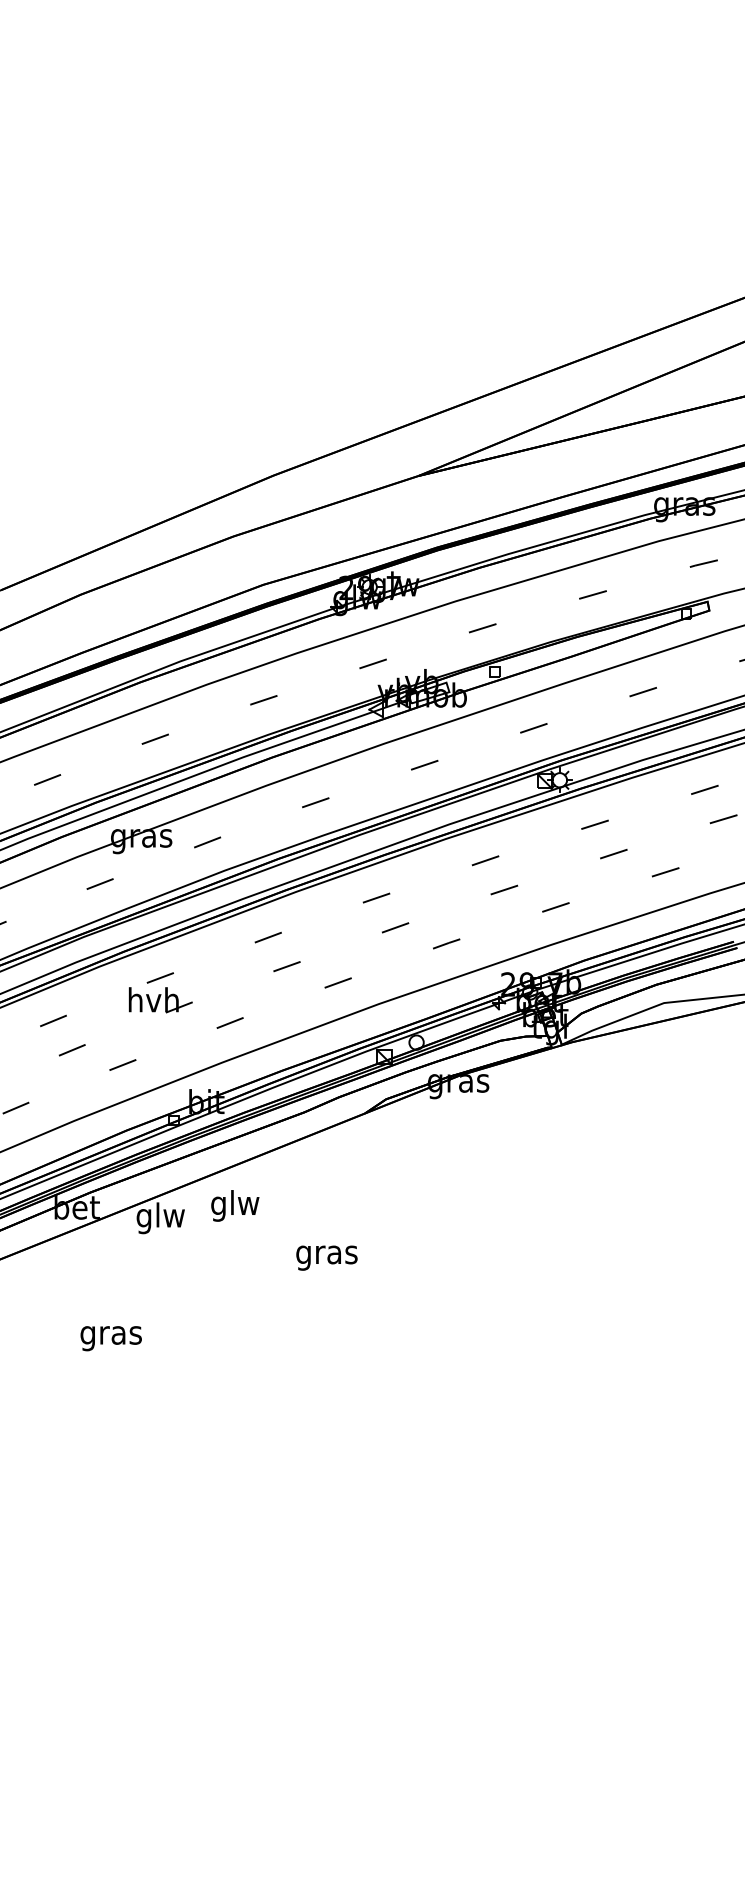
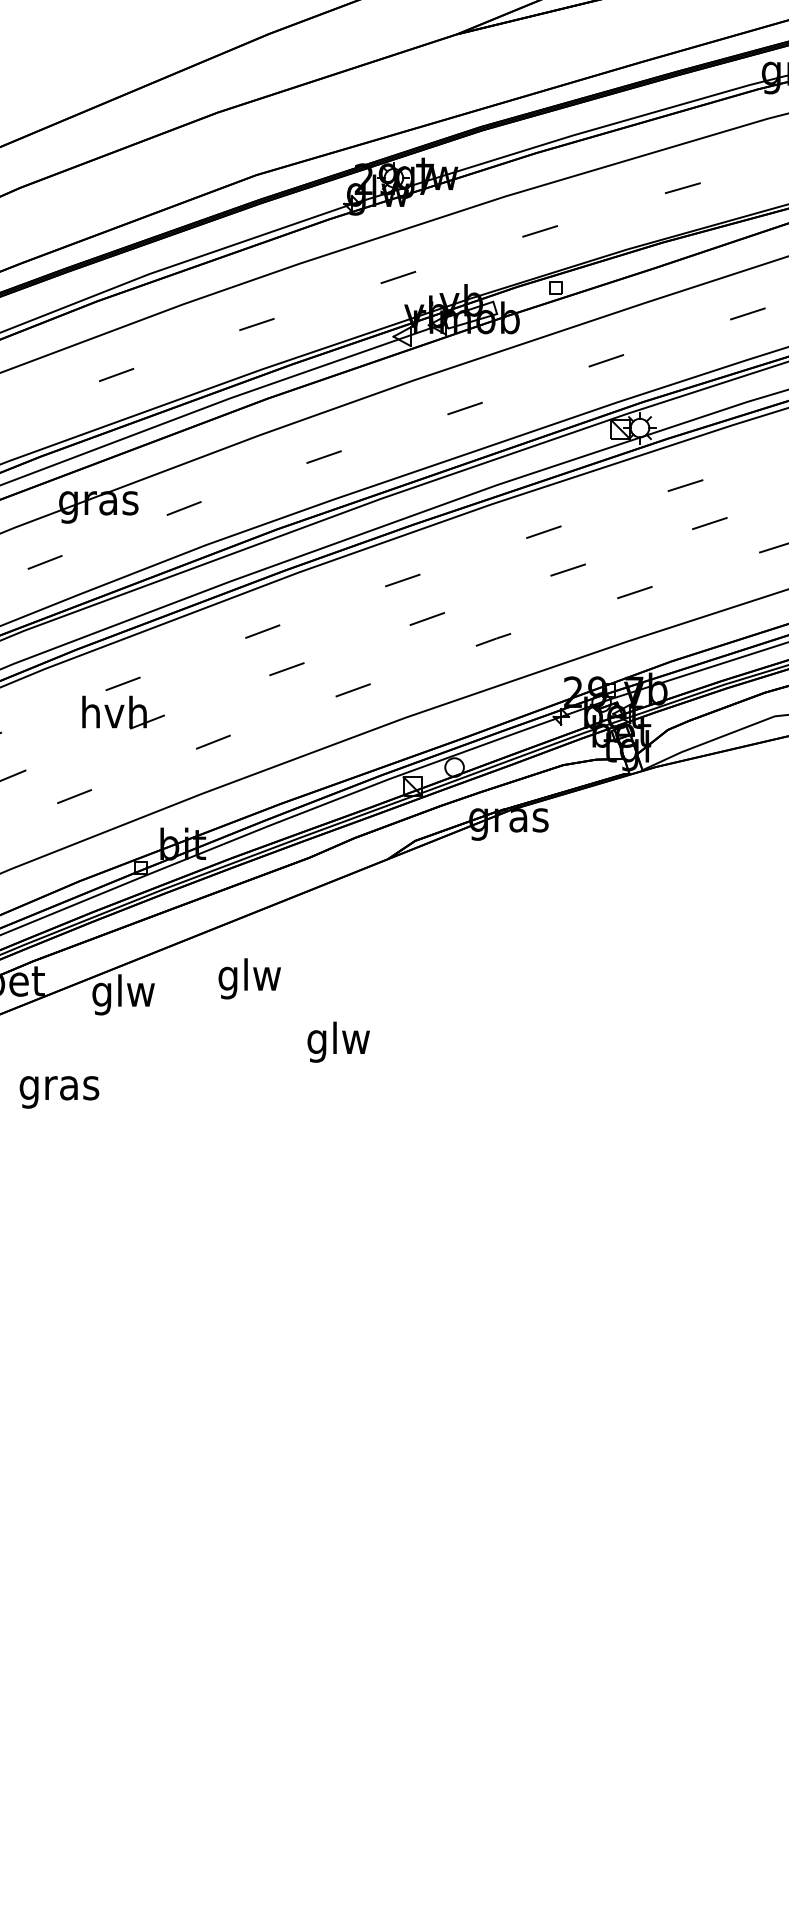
text: (235, 1205) -> (250, 978), moved
text: (326, 1254) -> (338, 1041), gras -> glw
text: (110, 1338) -> (58, 1092), moved

